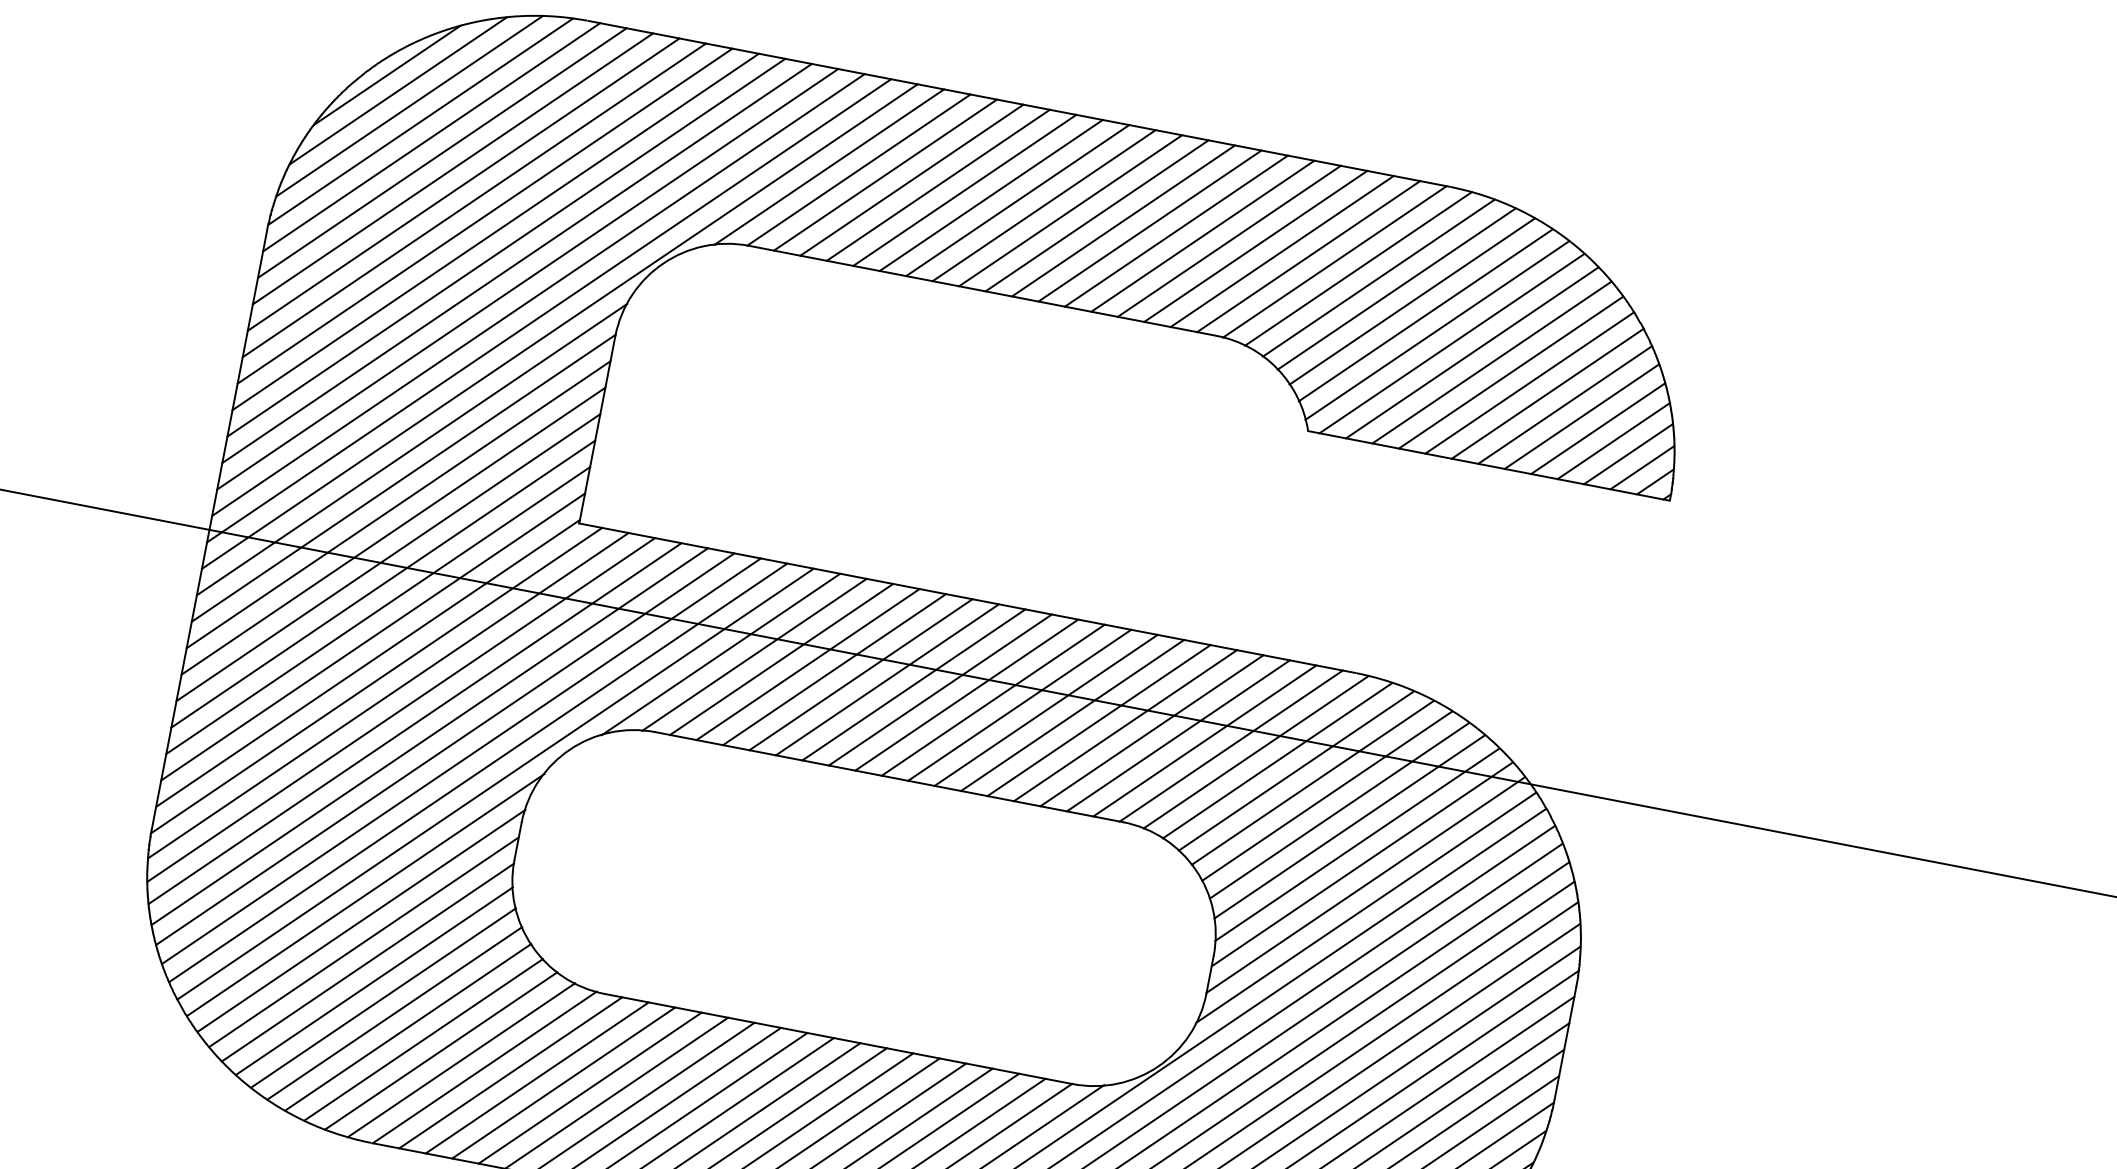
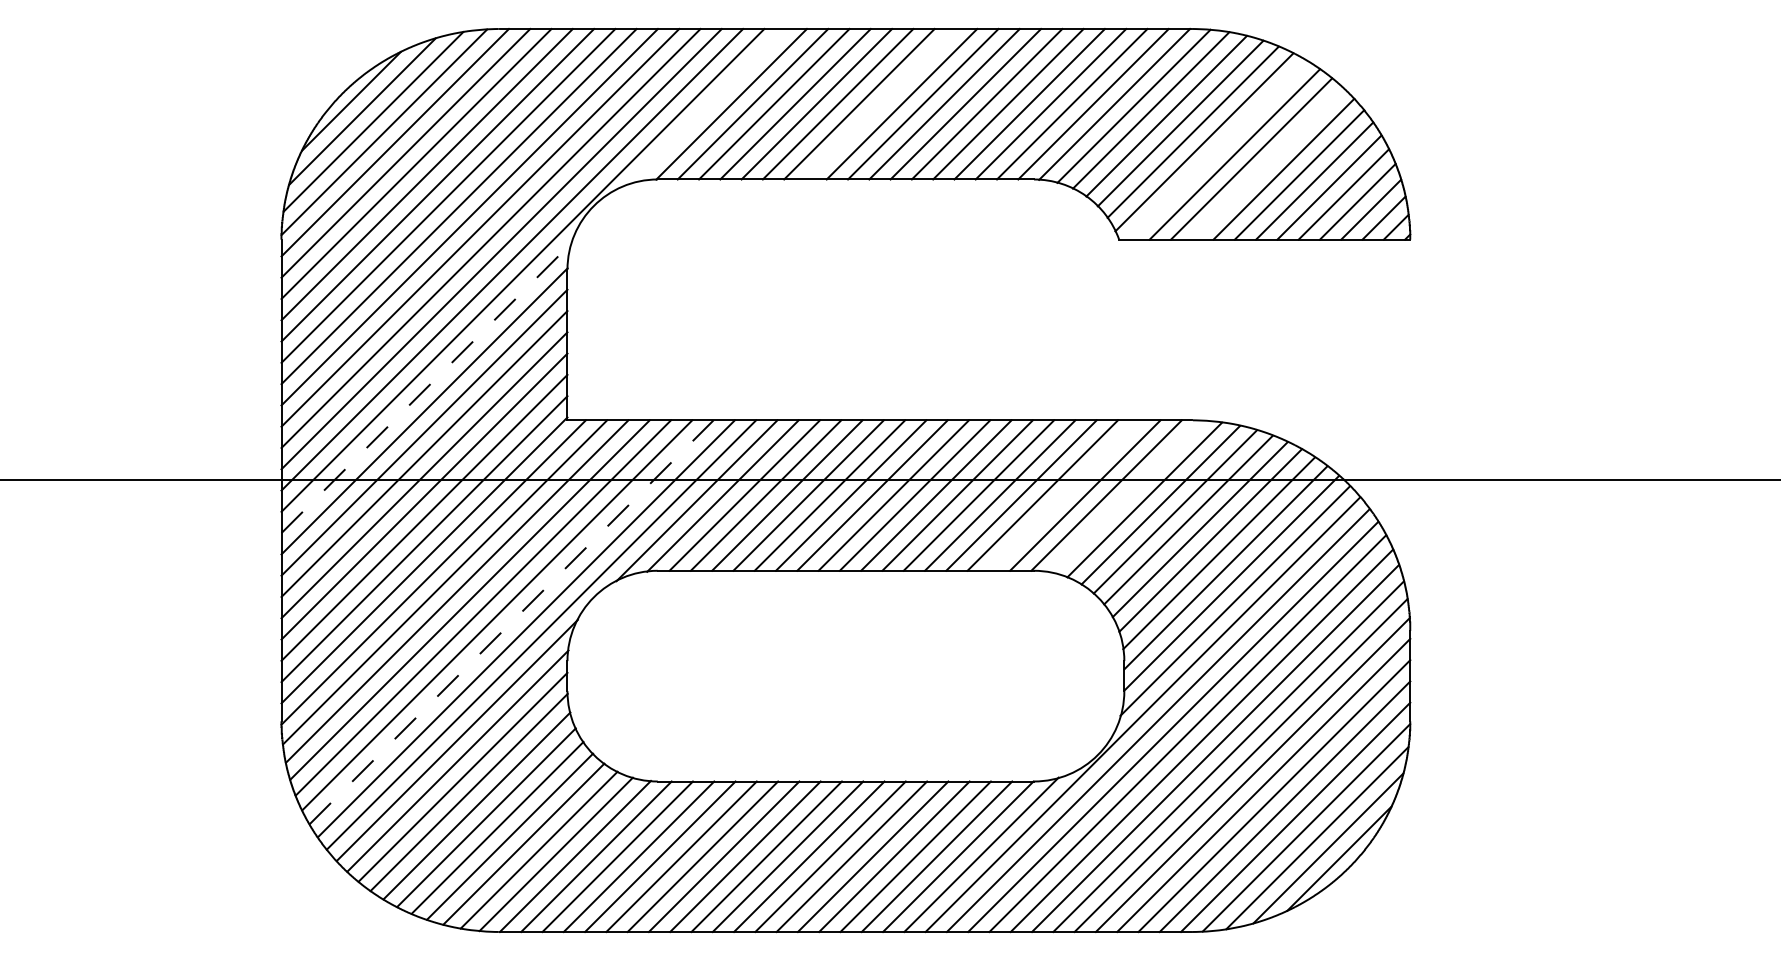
line: (828, 165) -> (707, 105), removed
line: (1044, 204) -> (880, 103), removed
line: (1451, 342) -> (1217, 149), removed
line: (1510, 371) -> (1267, 163), removed
line: (413, 449) -> (427, 387), solid -> dashed
line: (1177, 735) -> (1063, 495), removed
line: (1255, 751) -> (1126, 496), removed
line: (461, 761) -> (511, 622), solid -> dashed

